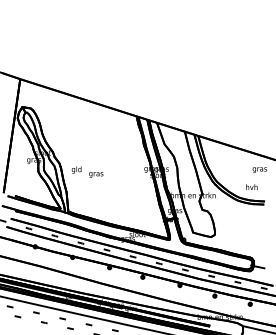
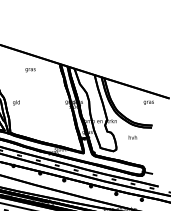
text: (96, 174) -> (30, 69), moved
text: (251, 186) -> (132, 137), moved

